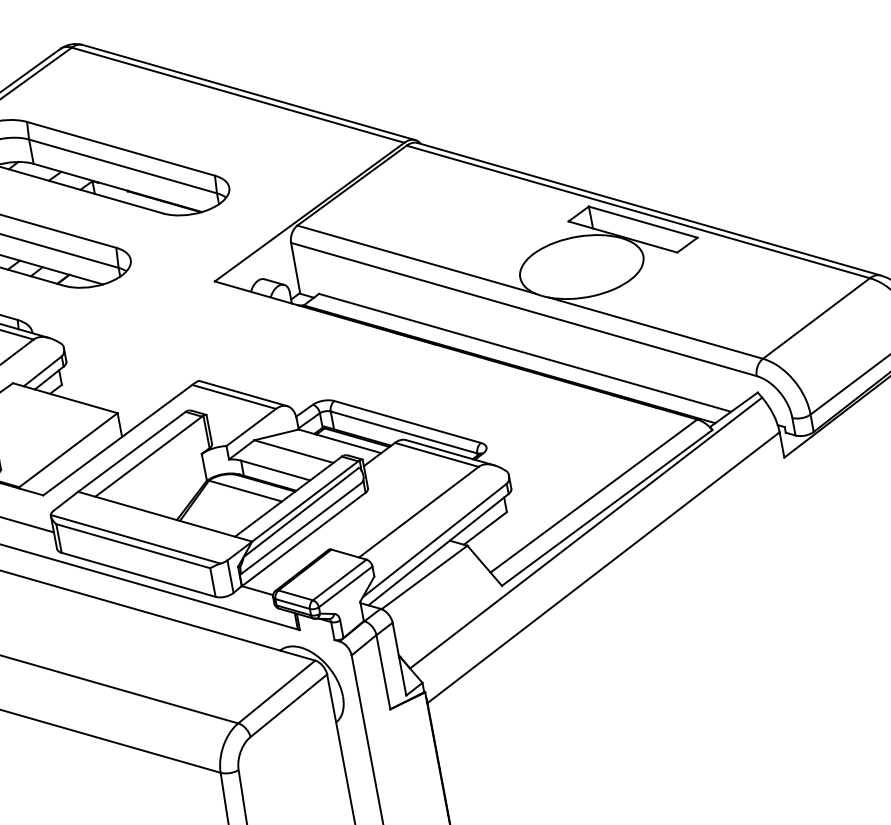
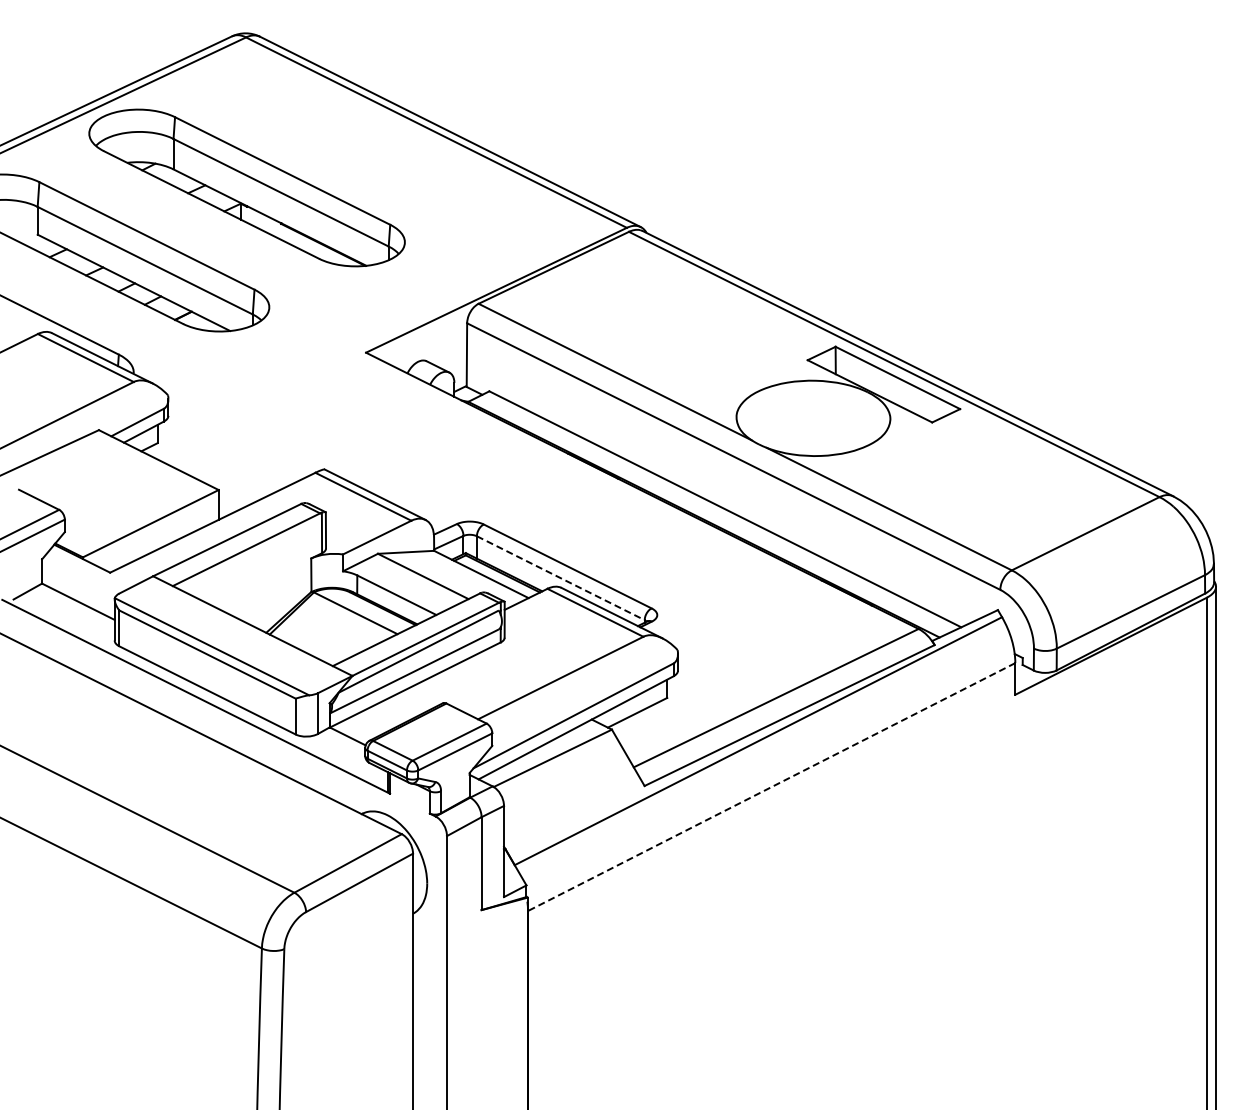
line: (403, 432) -> (560, 578), solid -> dashed
line: (603, 568) -> (771, 787), solid -> dashed

